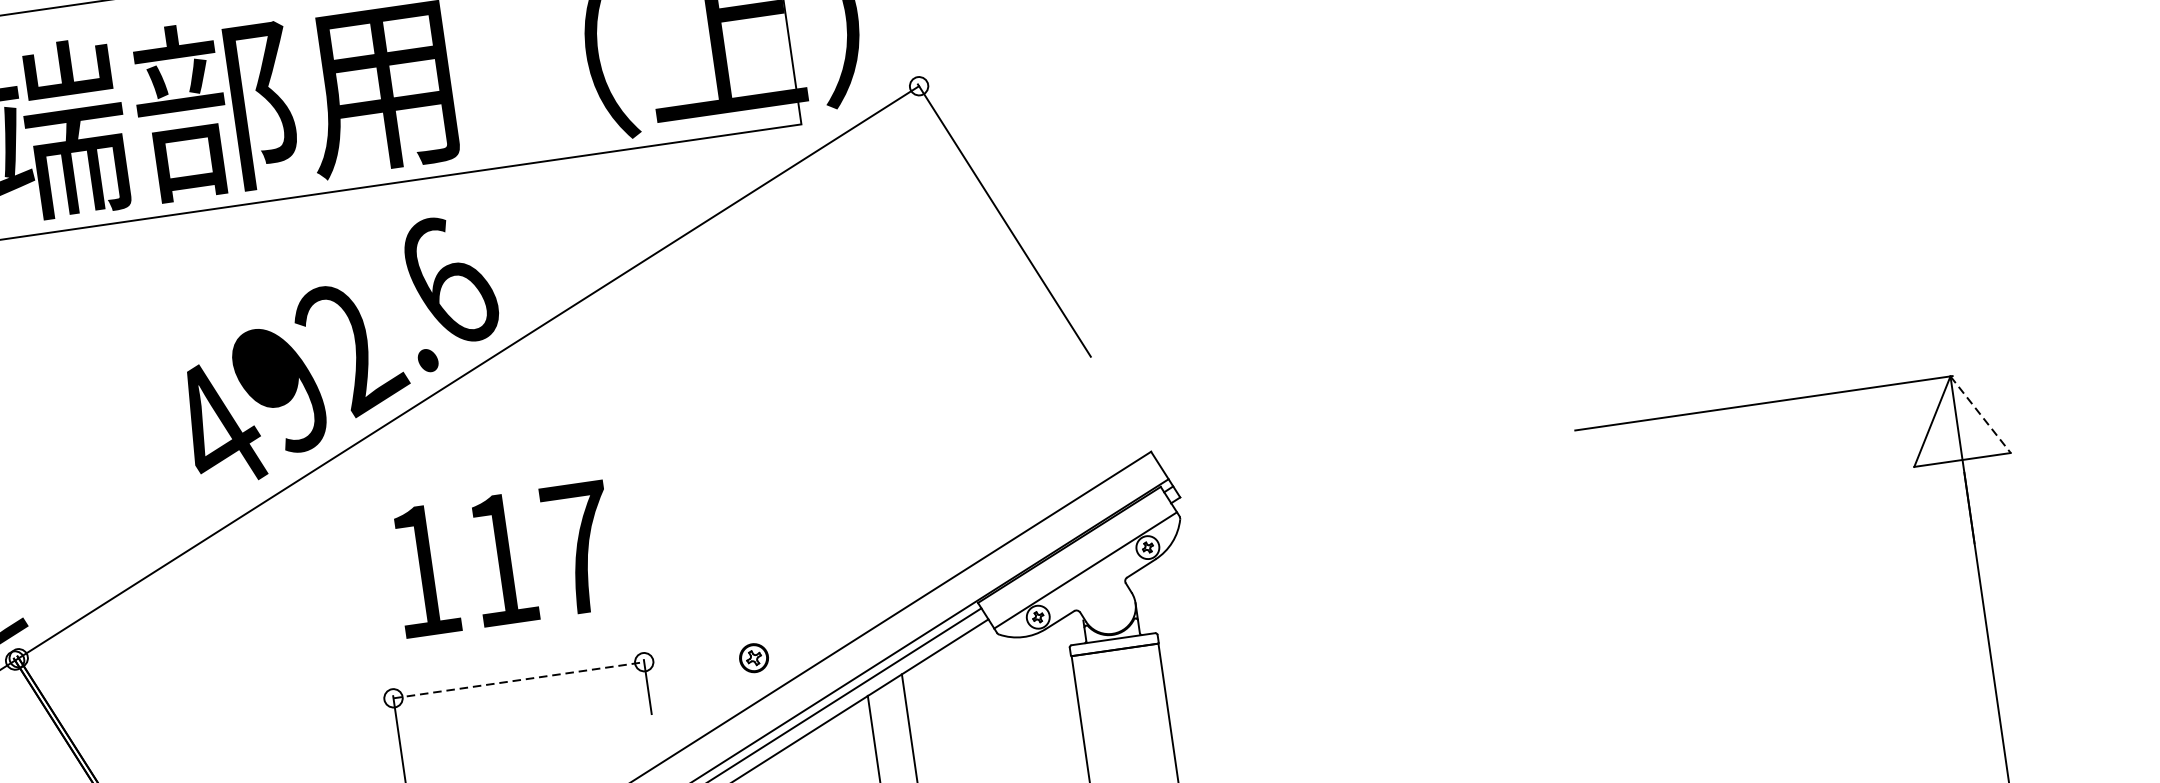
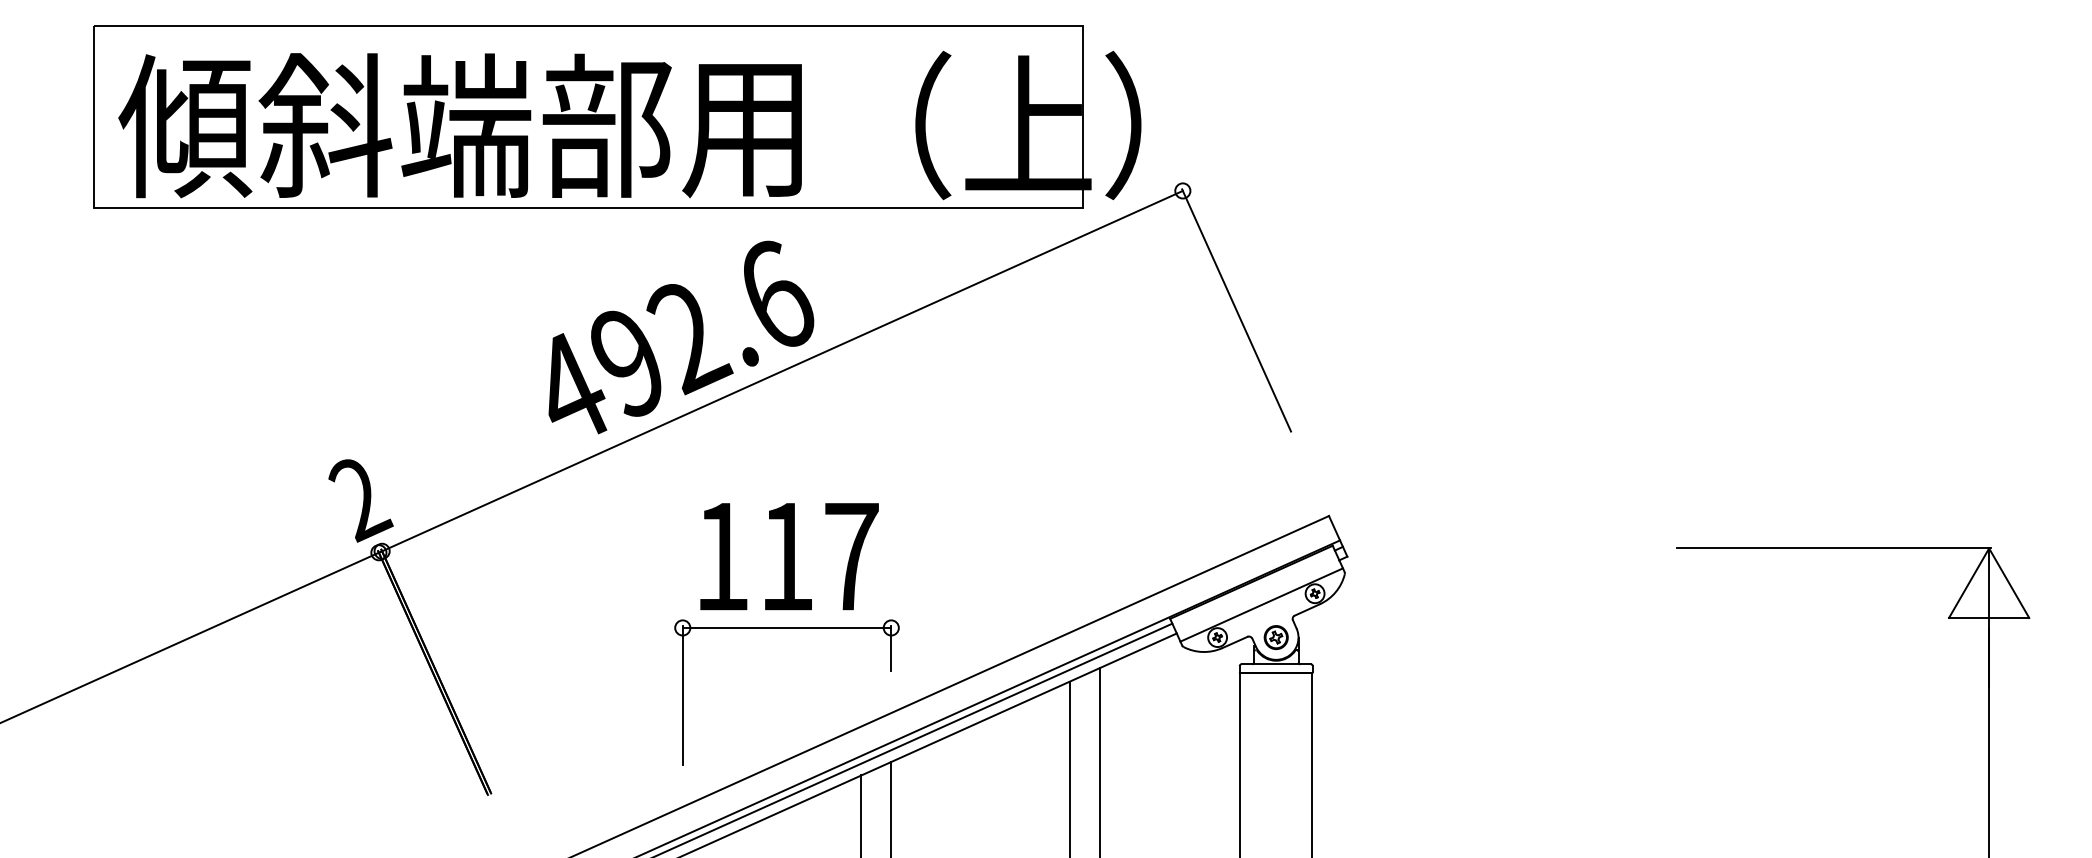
line: (1981, 414) -> (2009, 583), dashed -> solid
text: (504, 559) -> (789, 556), moved
part: (753, 658) -> (1275, 637), moved
line: (519, 679) -> (787, 627), dashed -> solid

